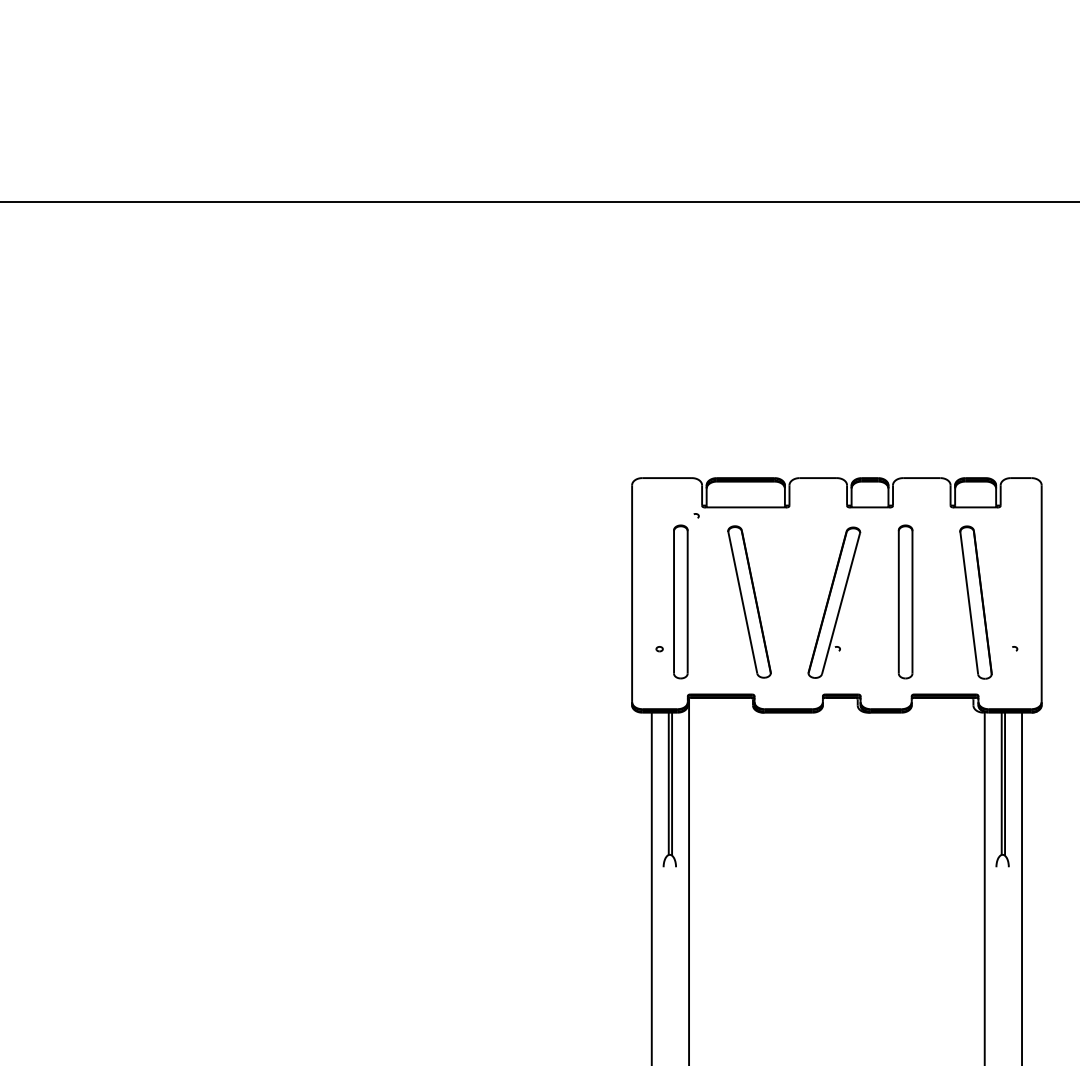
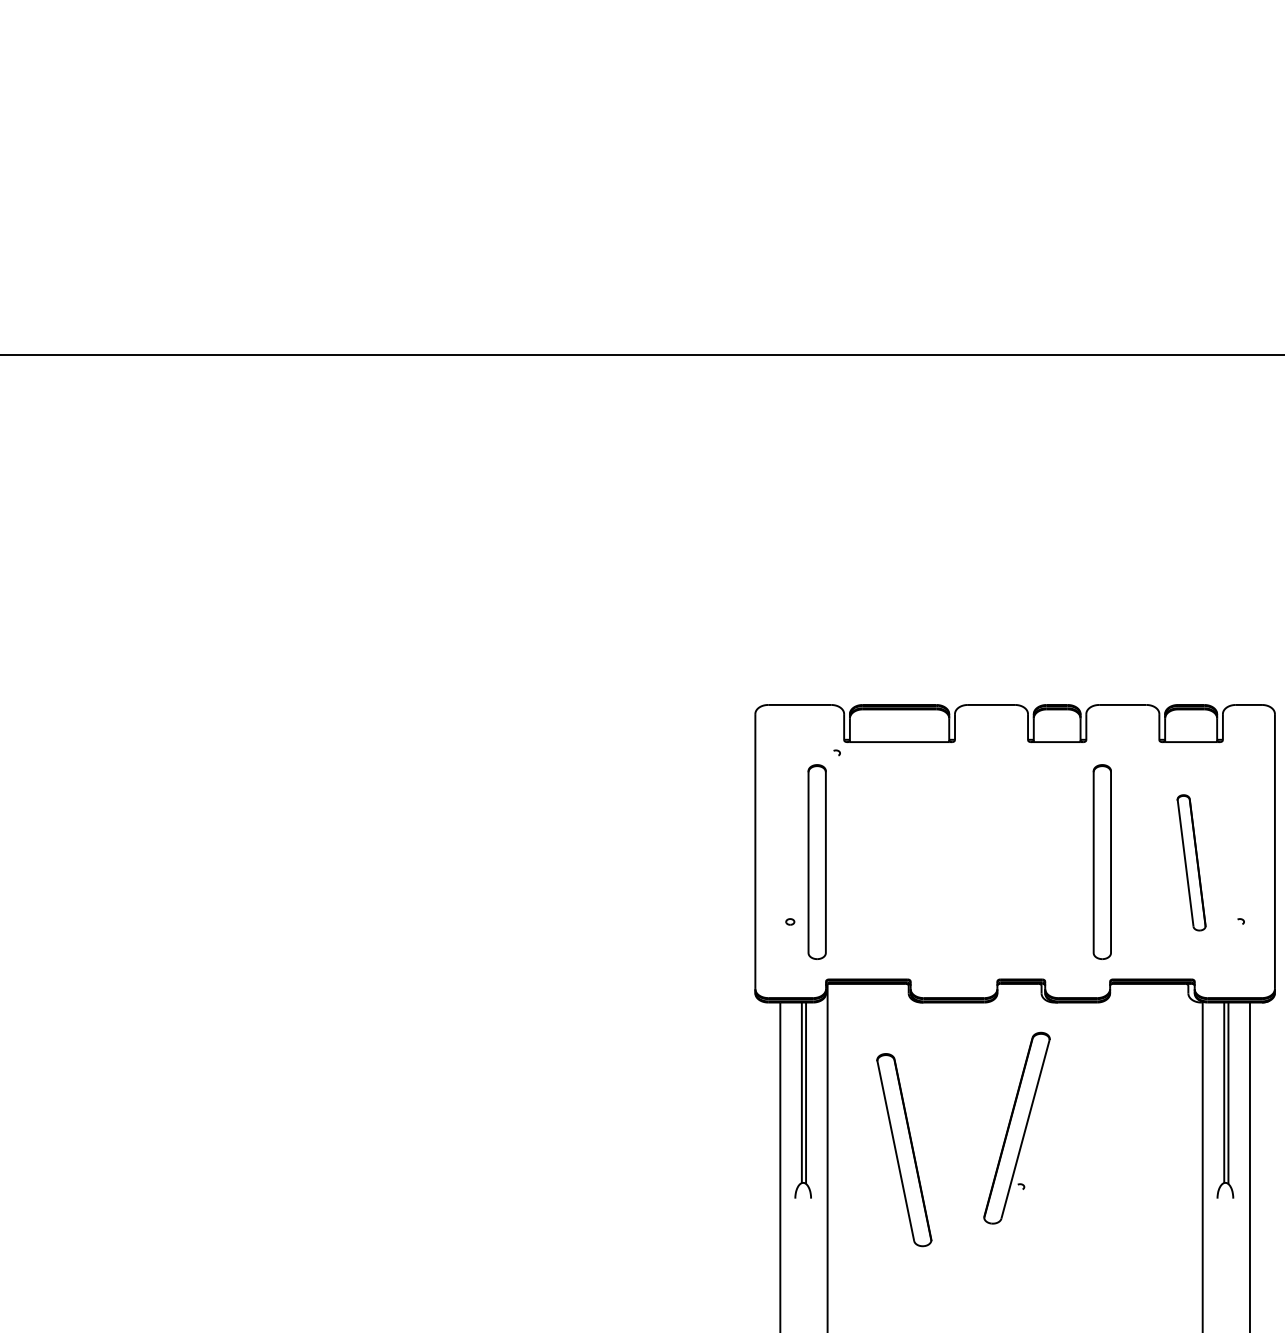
part: (749, 601) -> (904, 1149), moved
part: (834, 602) -> (1017, 1127), moved
part: (975, 602) -> (1190, 862), size x0.7

